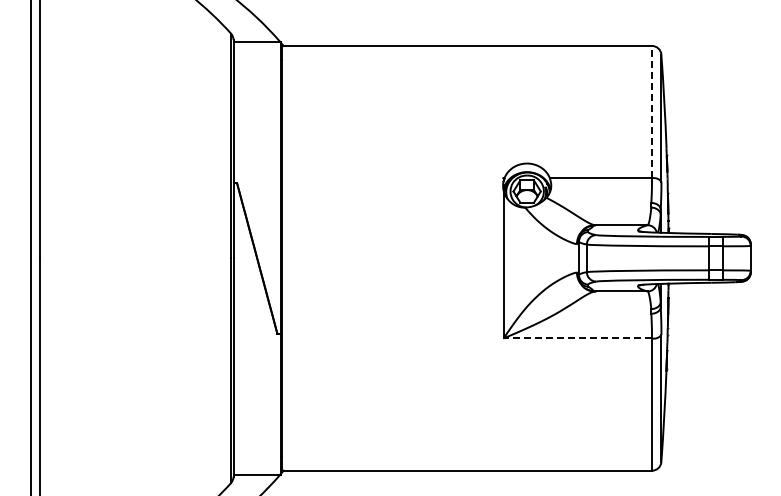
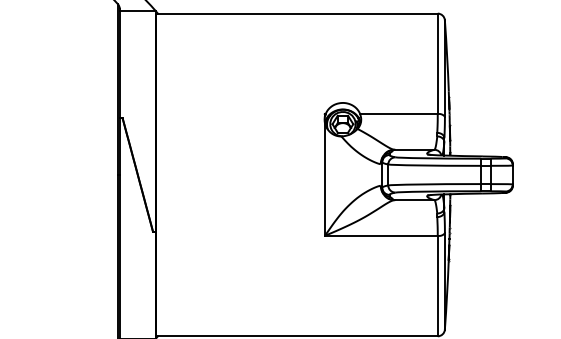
line: (651, 111) -> (437, 63), dashed -> solid
line: (577, 338) -> (381, 235), dashed -> solid

